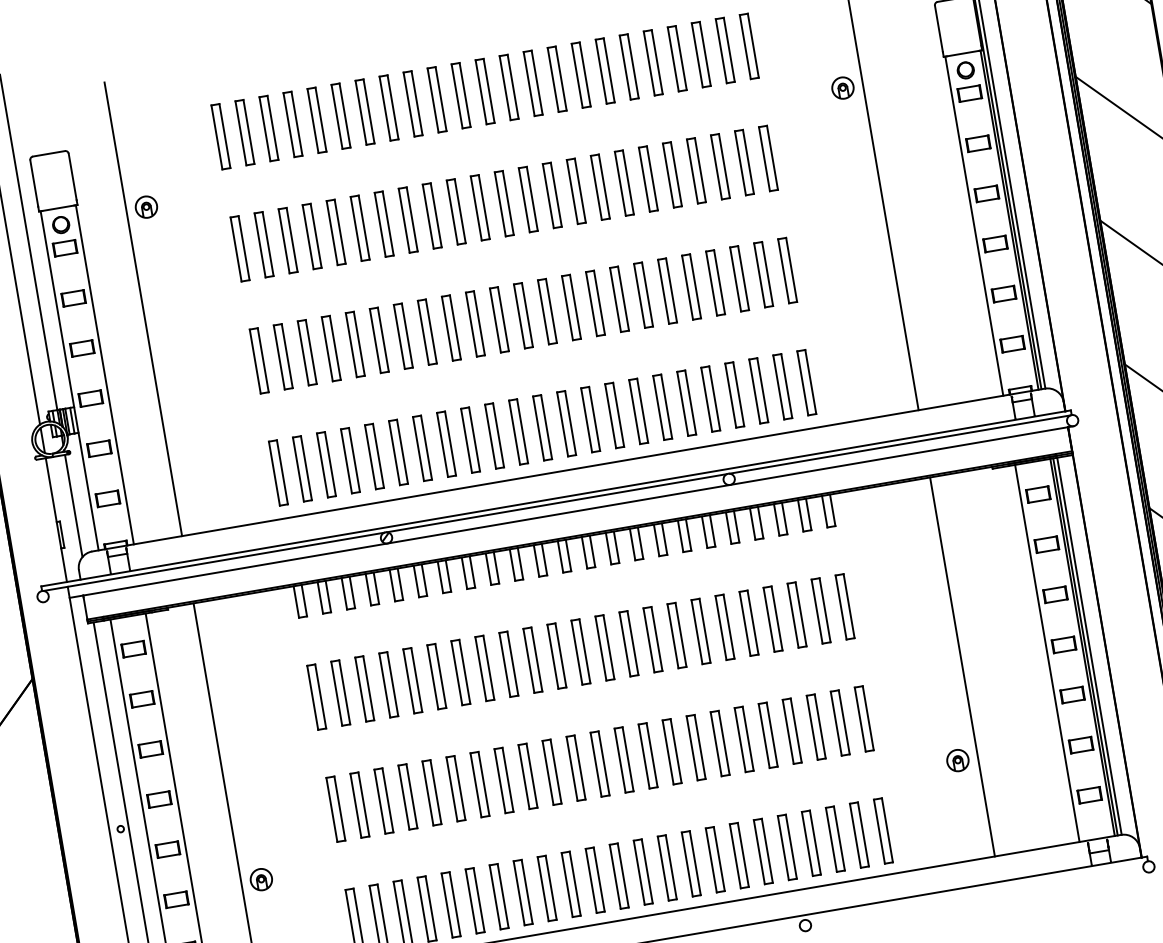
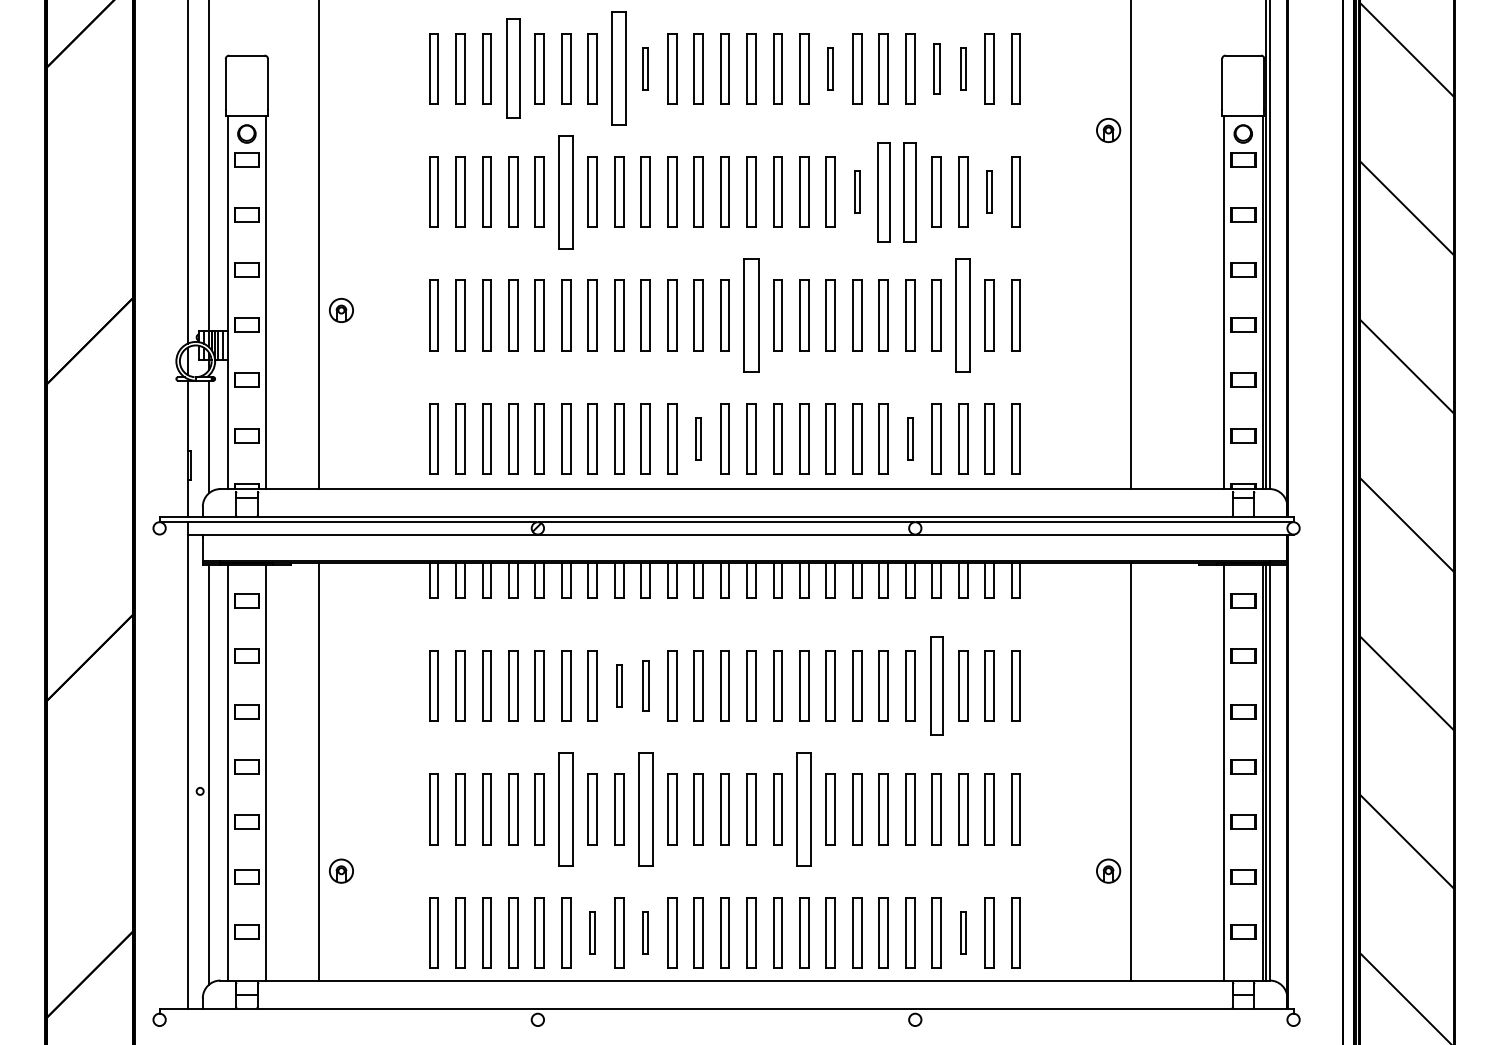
part: (701, 54) -> (963, 68), size x0.6
part: (677, 58) -> (936, 68), size x0.7
part: (580, 74) -> (830, 68), size x0.6
part: (412, 103) -> (645, 68), size x0.6
part: (389, 107) -> (619, 68), size x1.6
part: (293, 124) -> (513, 68), size x1.4
part: (744, 161) -> (989, 191), size x0.6
part: (672, 174) -> (910, 191), size x1.4
part: (648, 178) -> (883, 191), size x1.4
part: (624, 182) -> (857, 191), size x0.6
part: (146, 207) -> (341, 310), moved
part: (360, 227) -> (566, 191), size x1.6
part: (739, 278) -> (963, 315), size x1.6
part: (547, 311) -> (751, 315), size x1.6
part: (710, 398) -> (910, 438), size x0.6
part: (518, 431) -> (698, 438), size x0.6
part: (772, 618) -> (936, 685), size x1.4
part: (508, 663) -> (645, 685), size x0.7
part: (485, 667) -> (619, 685), size x0.6
part: (672, 751) -> (804, 809), size x1.6
part: (527, 776) -> (645, 809), size x1.6
part: (456, 788) -> (566, 809), size x1.6
part: (835, 838) -> (963, 932), size x0.6
part: (546, 888) -> (645, 932), size x0.6
part: (498, 896) -> (592, 932), size x0.6

